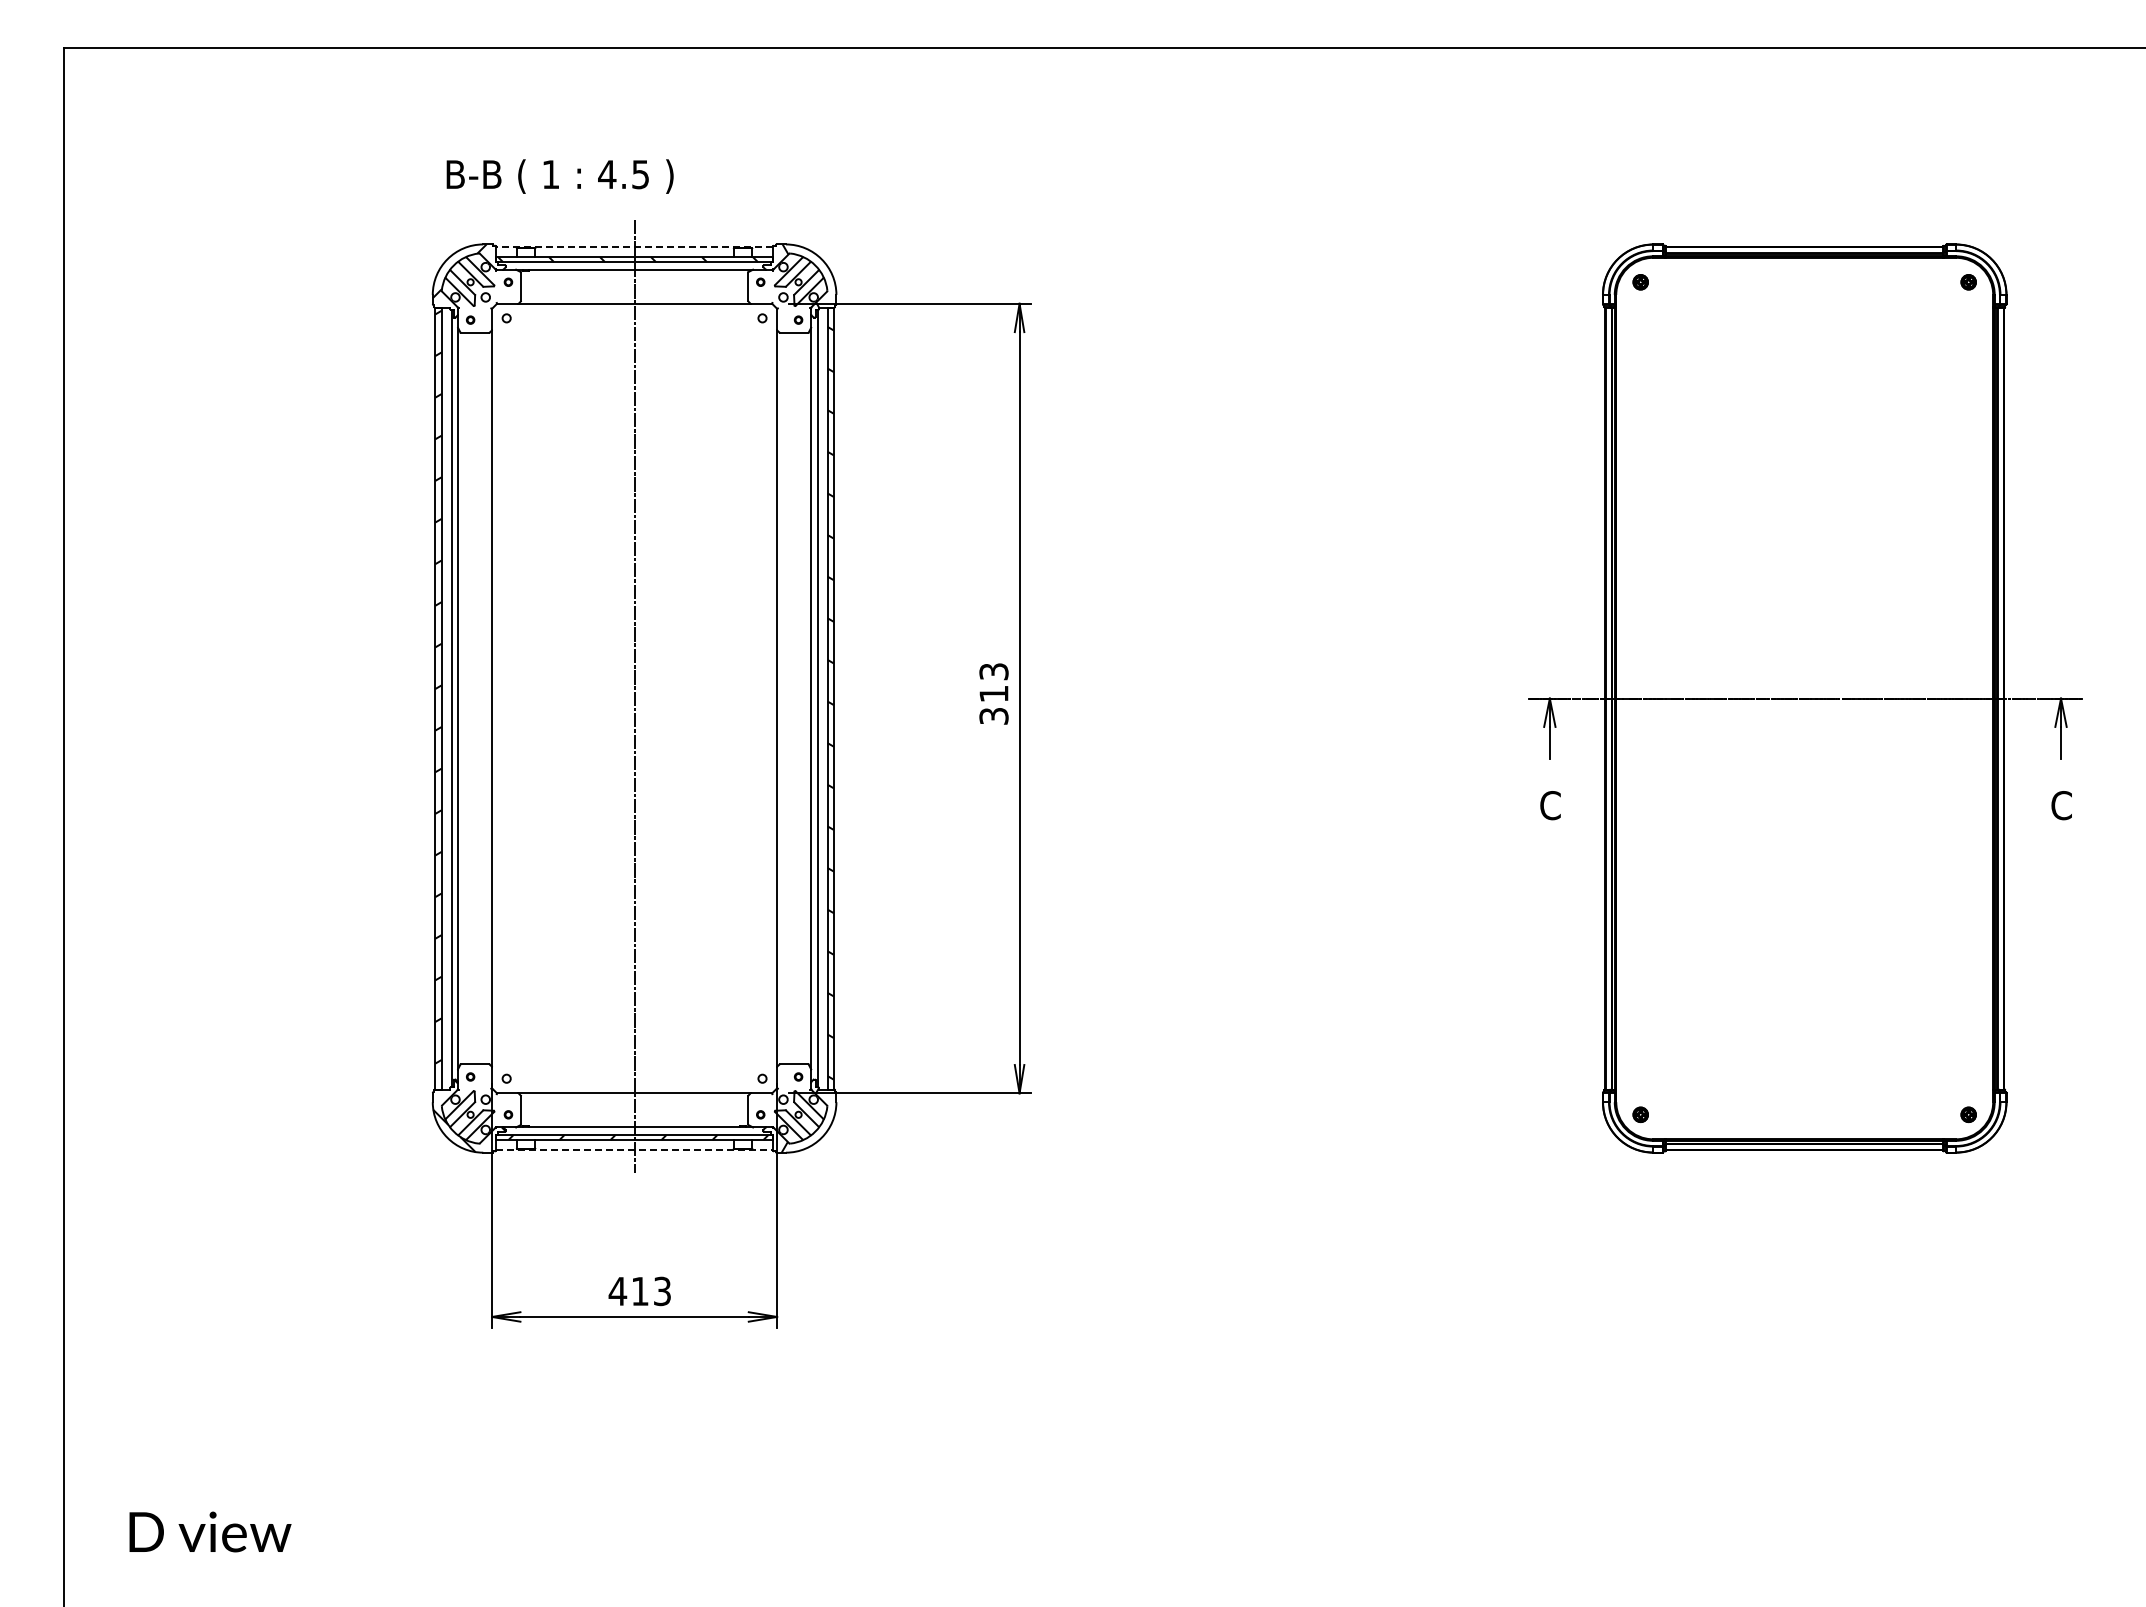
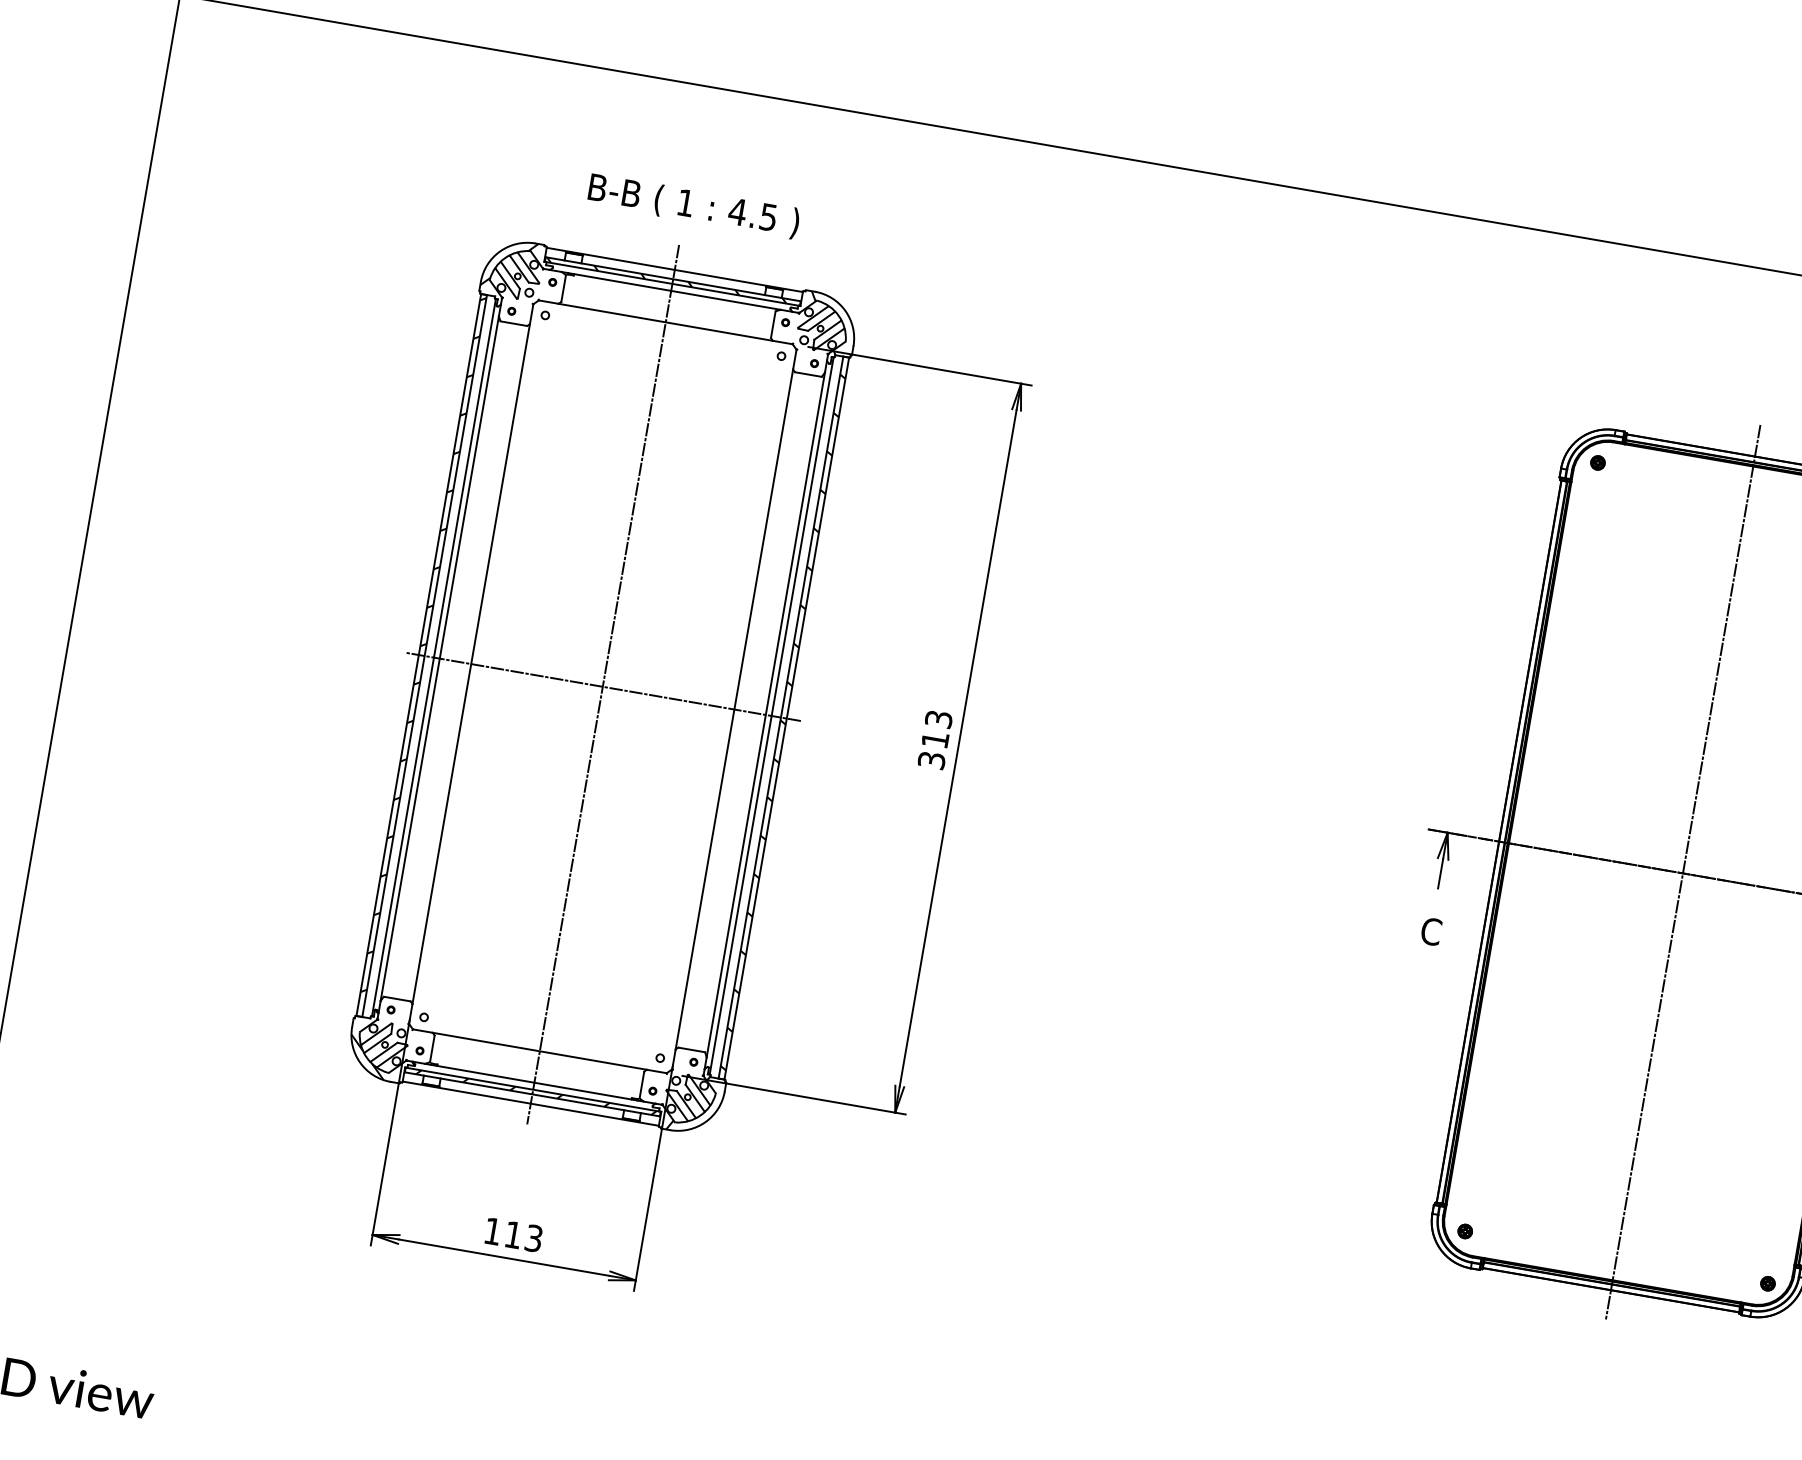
text: (559, 176) -> (693, 206), moved
line: (634, 246) -> (674, 269), dashed -> solid
line: (1804, 696) -> (1683, 871), added
line: (635, 698) -> (603, 686), added
line: (634, 1150) -> (530, 1103), dashed -> solid
text: (617, 1291) -> (492, 1231), 413 -> 113

